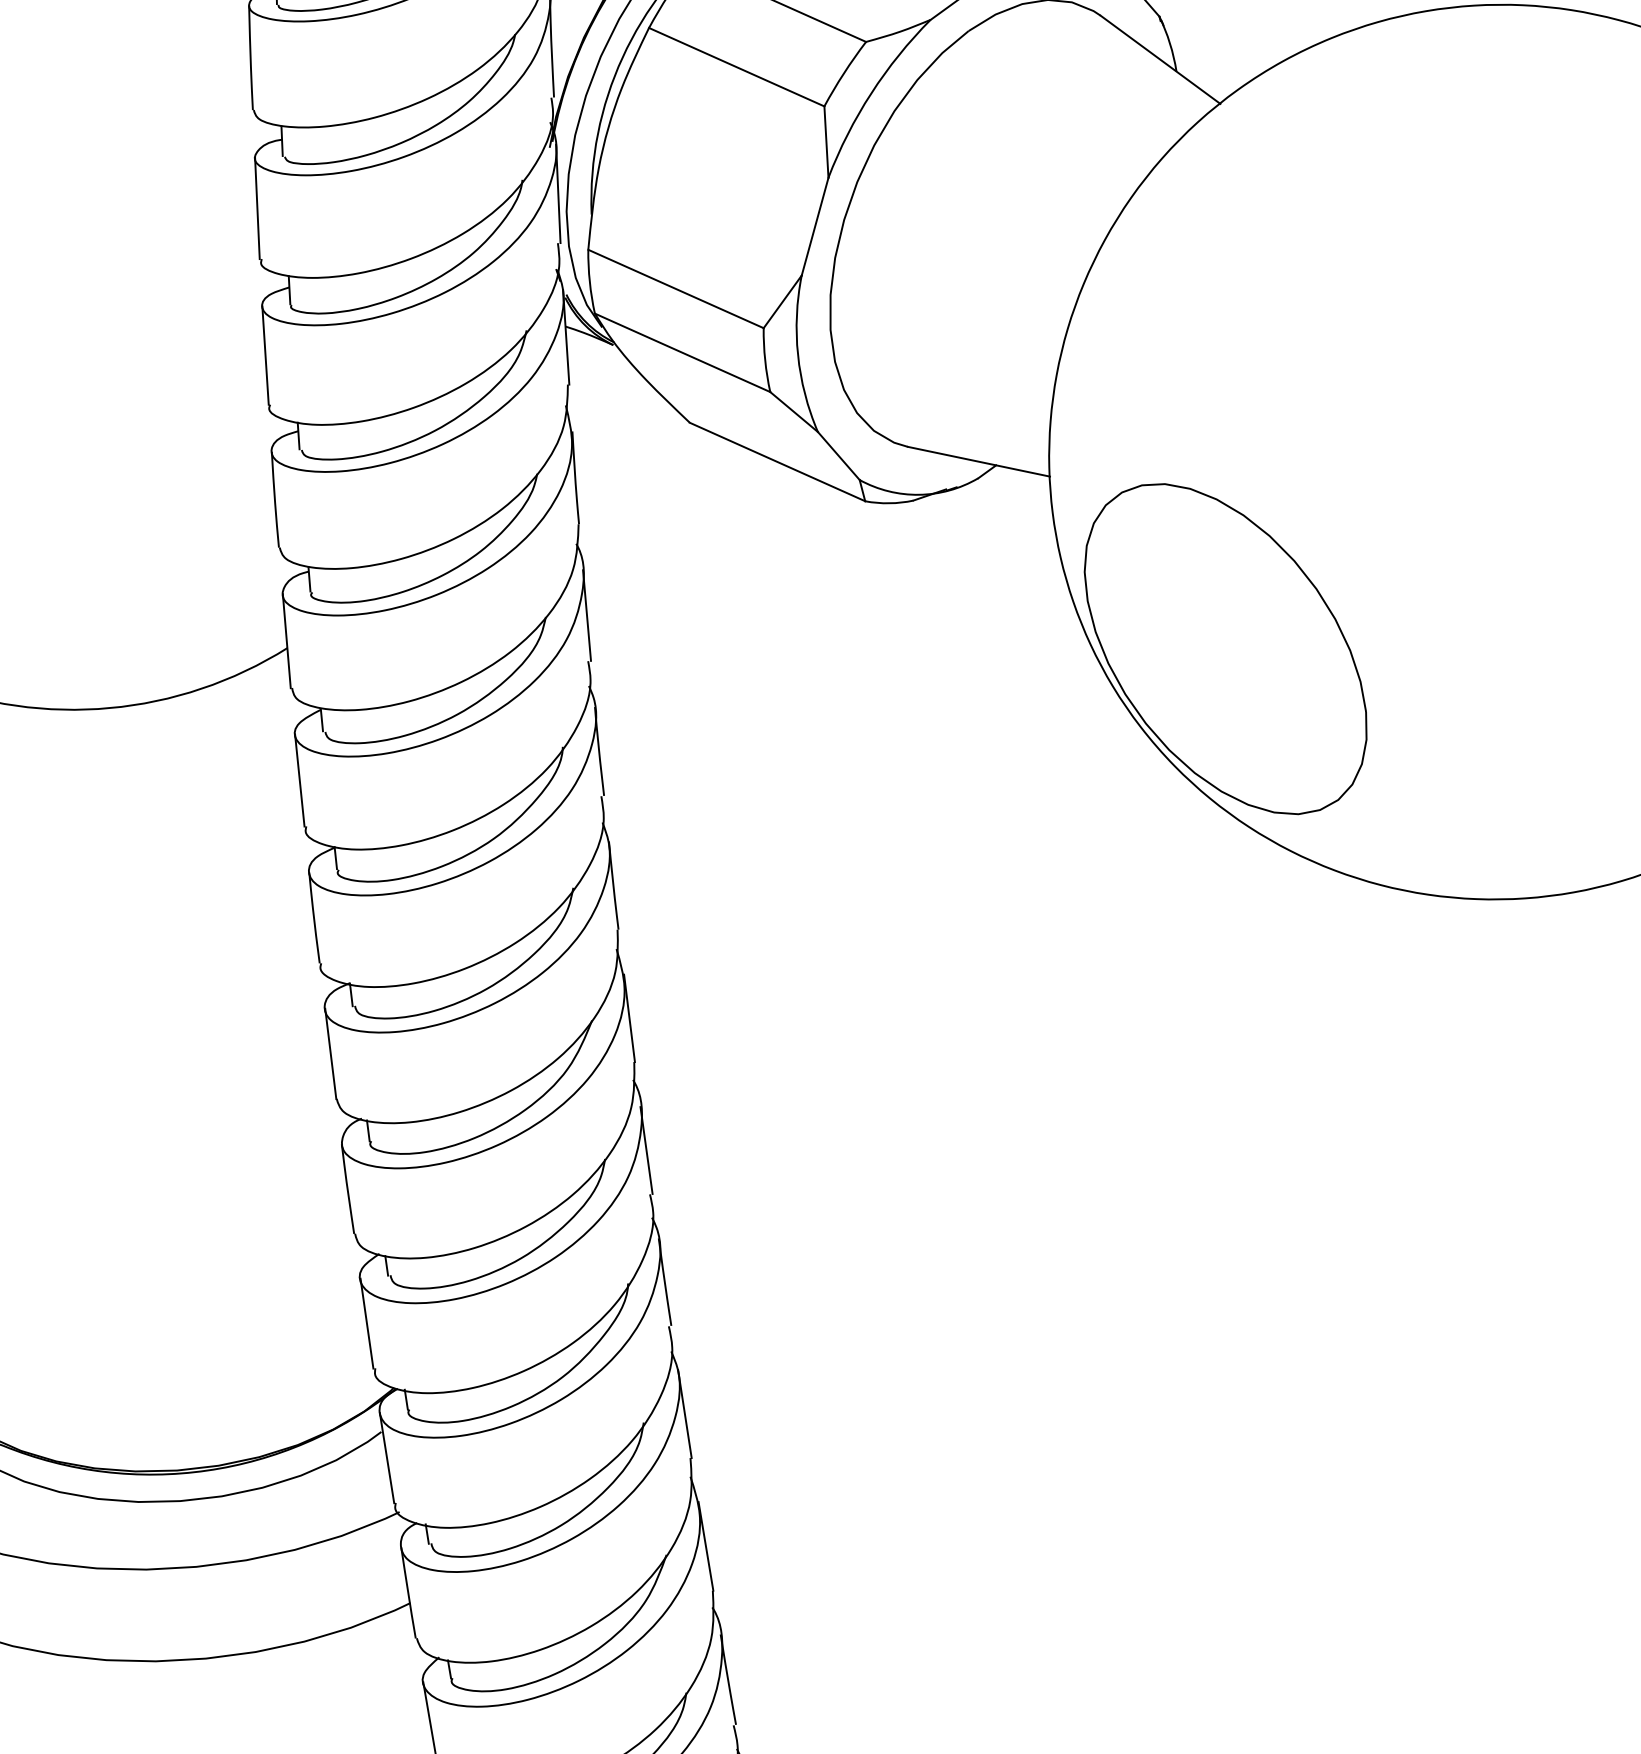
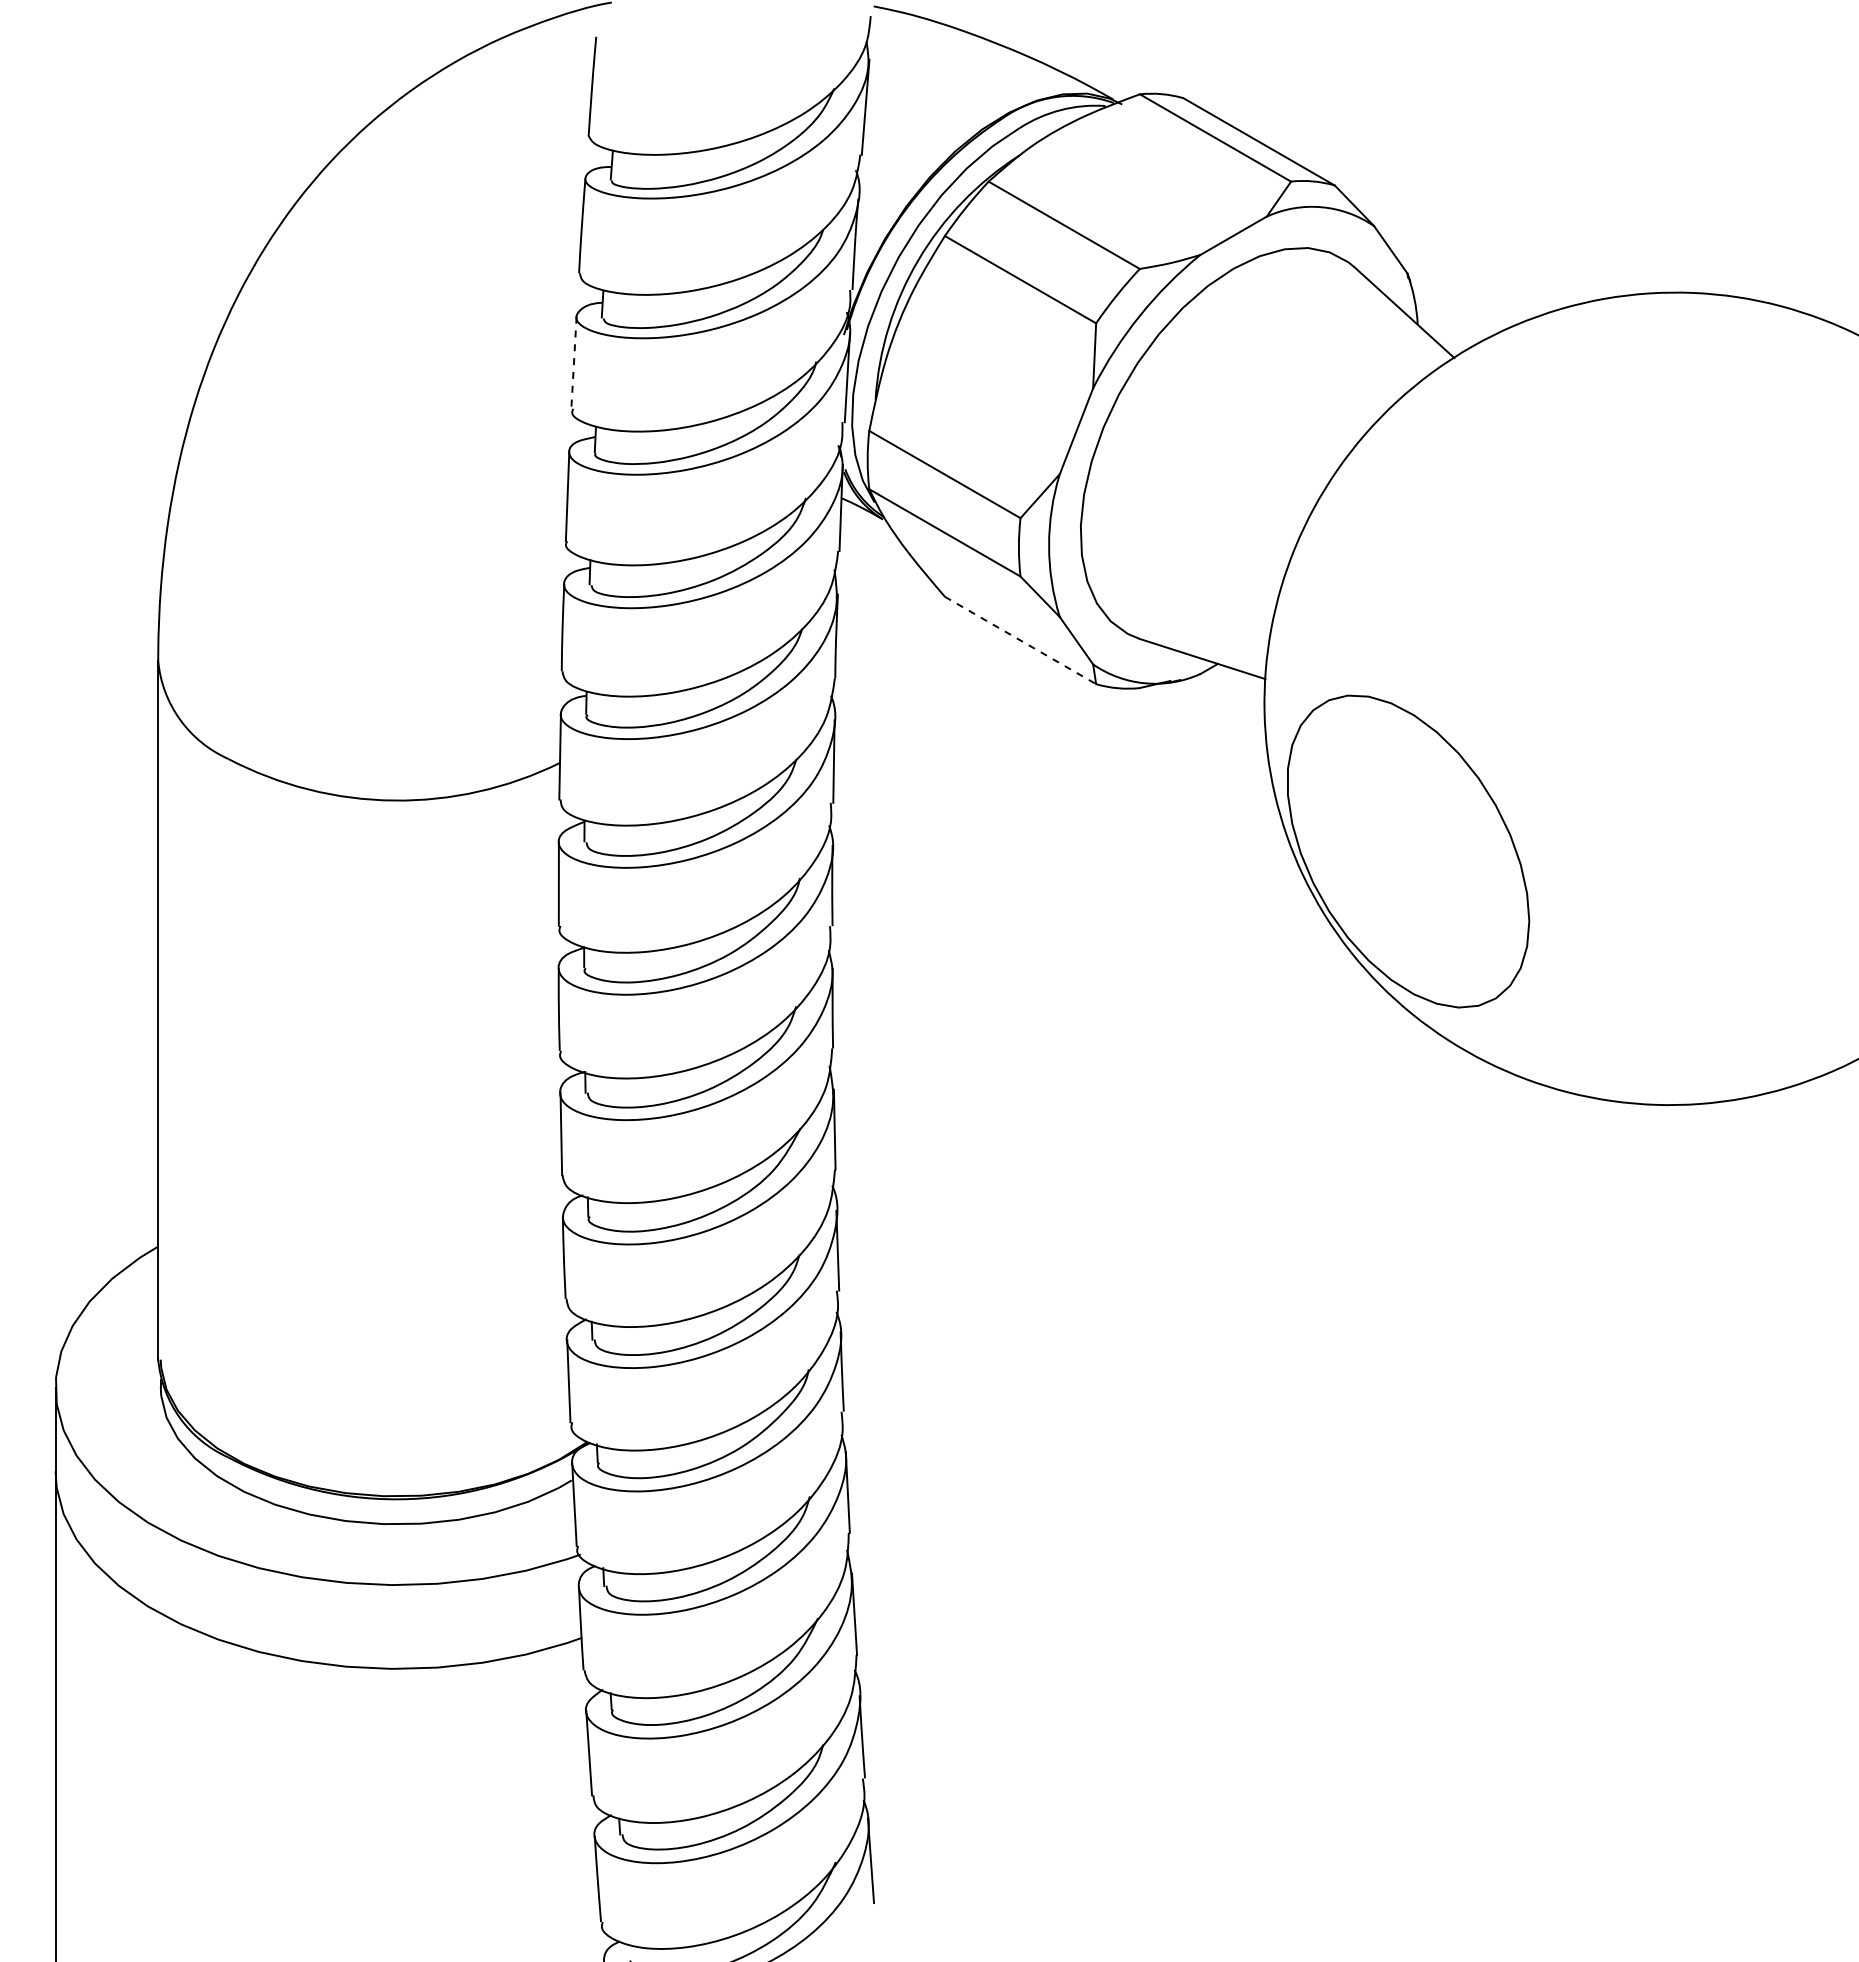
line: (256, 209) -> (573, 363), solid -> dashed
line: (777, 462) -> (1020, 640), solid -> dashed

